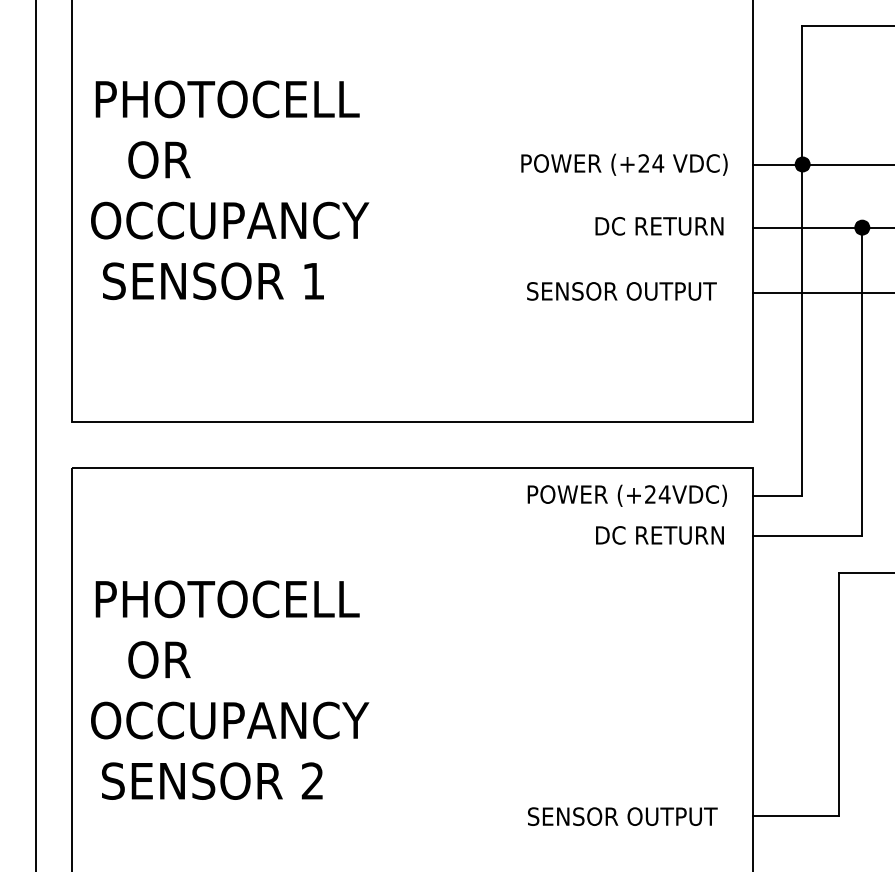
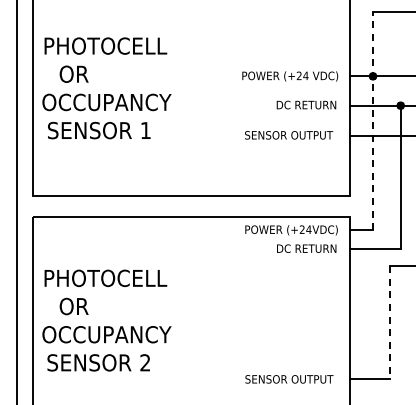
line: (801, 259) -> (372, 120), solid -> dashed
line: (840, 694) -> (390, 322), solid -> dashed

